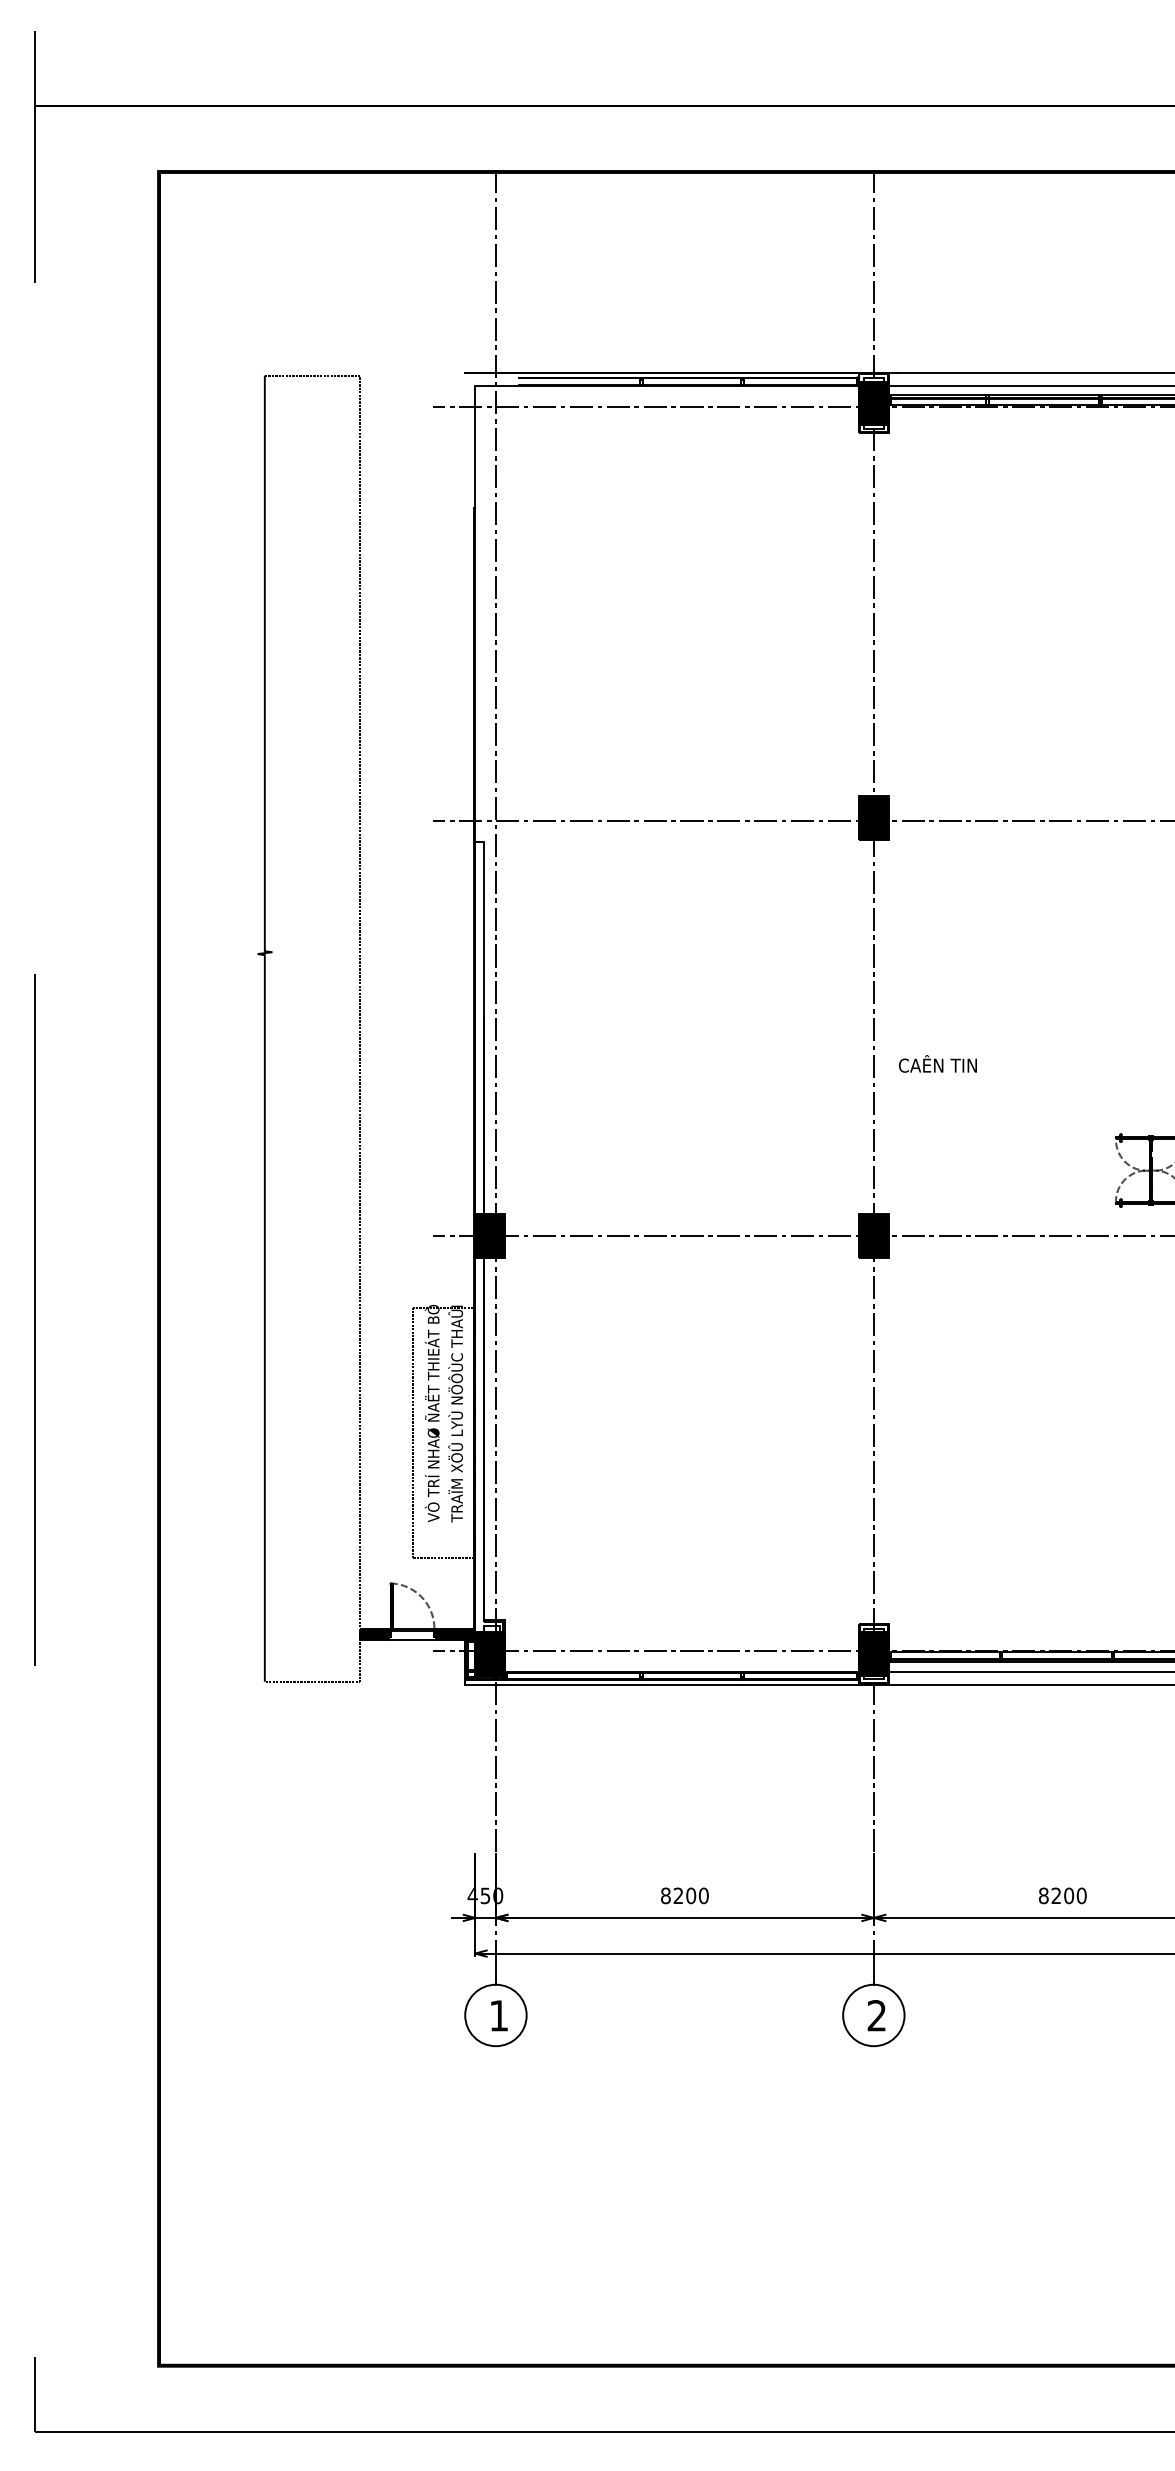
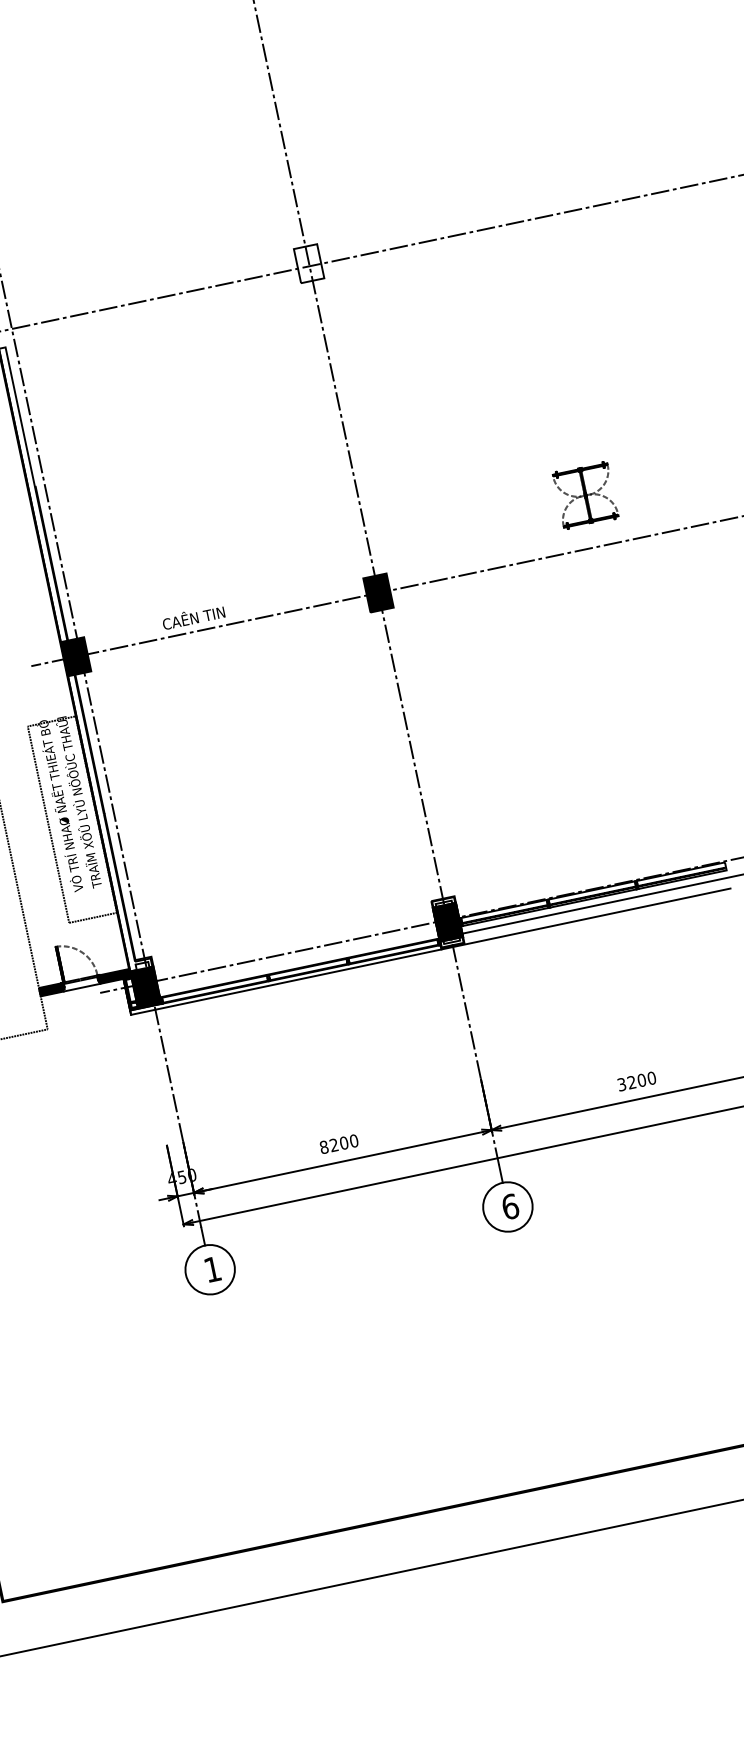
fill: (873, 817) -> (308, 263), removed
text: (937, 1063) -> (193, 616), moved
text: (1043, 1895) -> (621, 1084), 8200 -> 3200
text: (876, 2015) -> (509, 1206), 2 -> 6

